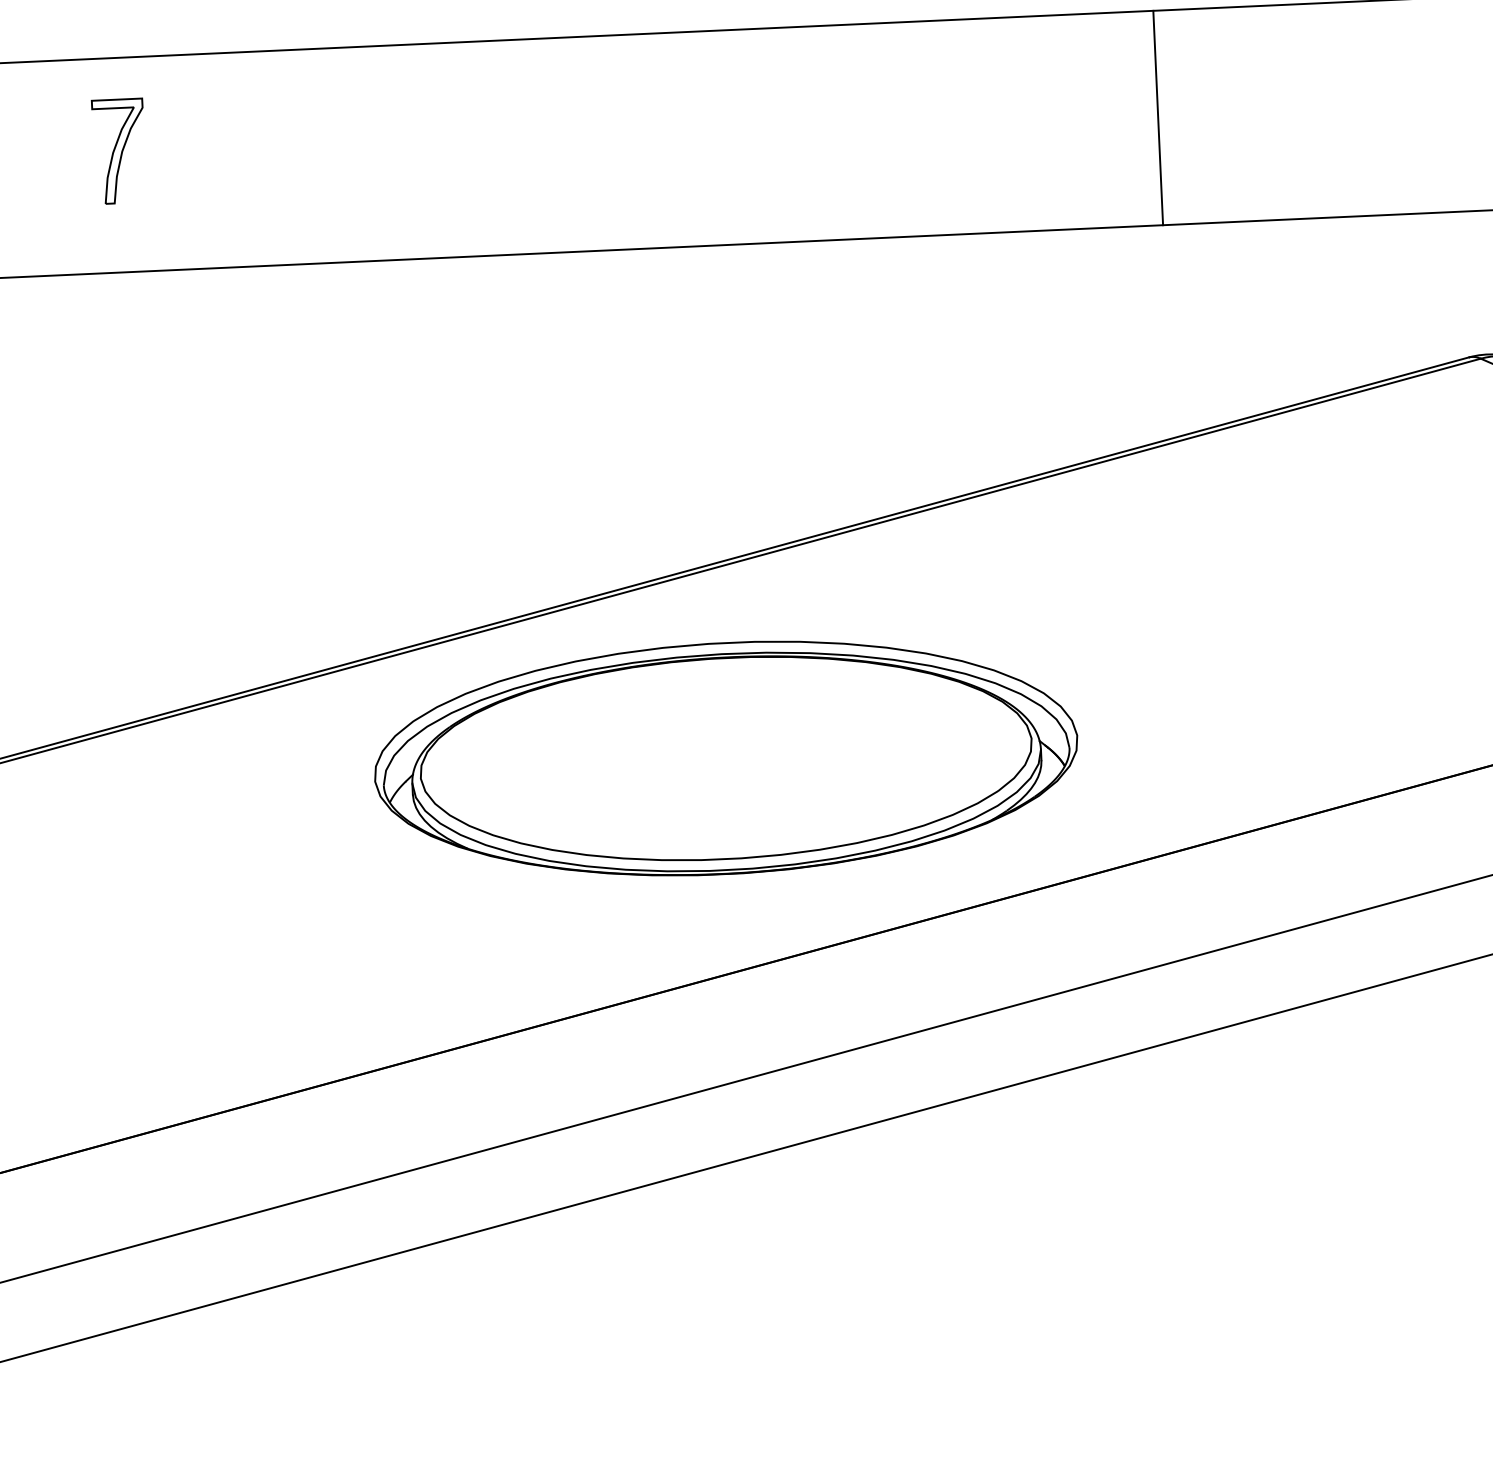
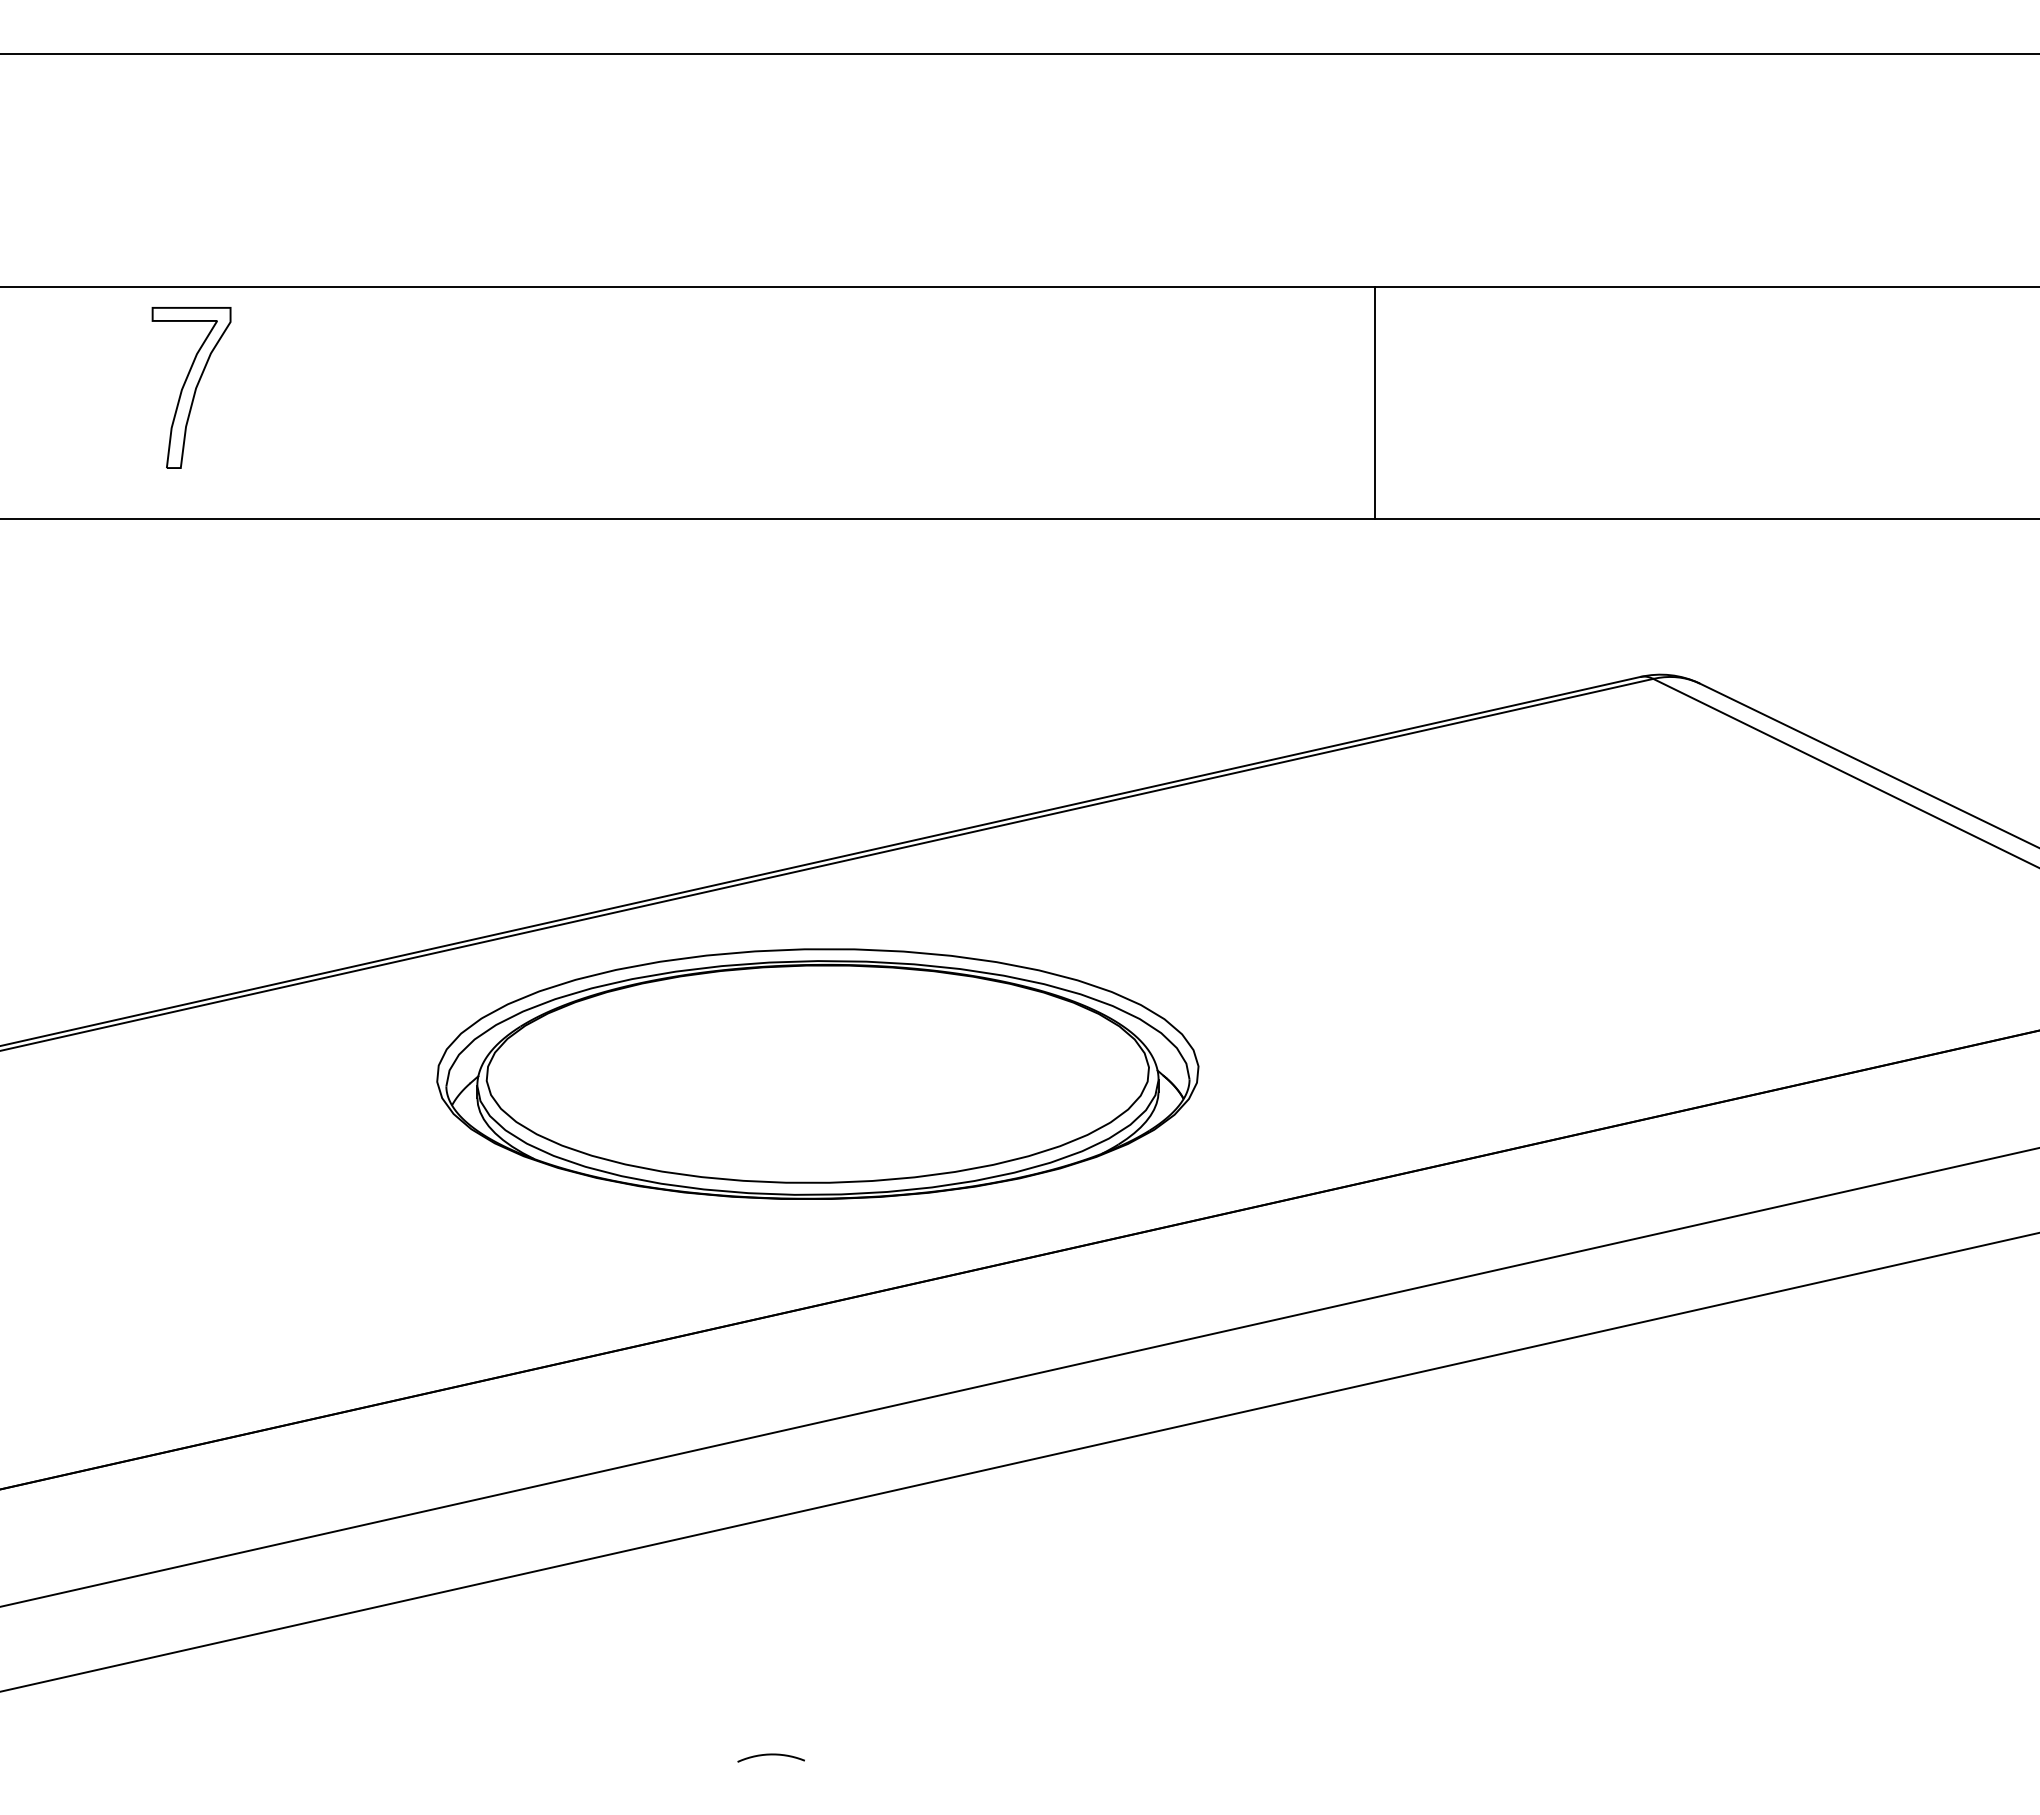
line: (1158, 117) -> (1375, 402), moved
part: (119, 150) -> (191, 387), size x1.43
curve: (711, 1389) -> (770, 1755), added

